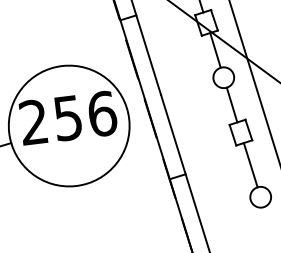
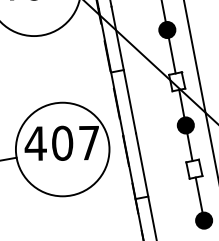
fill: (223, 77) -> (185, 125), added
text: (67, 117) -> (62, 142), 256 -> 407
fill: (261, 197) -> (204, 220), added

